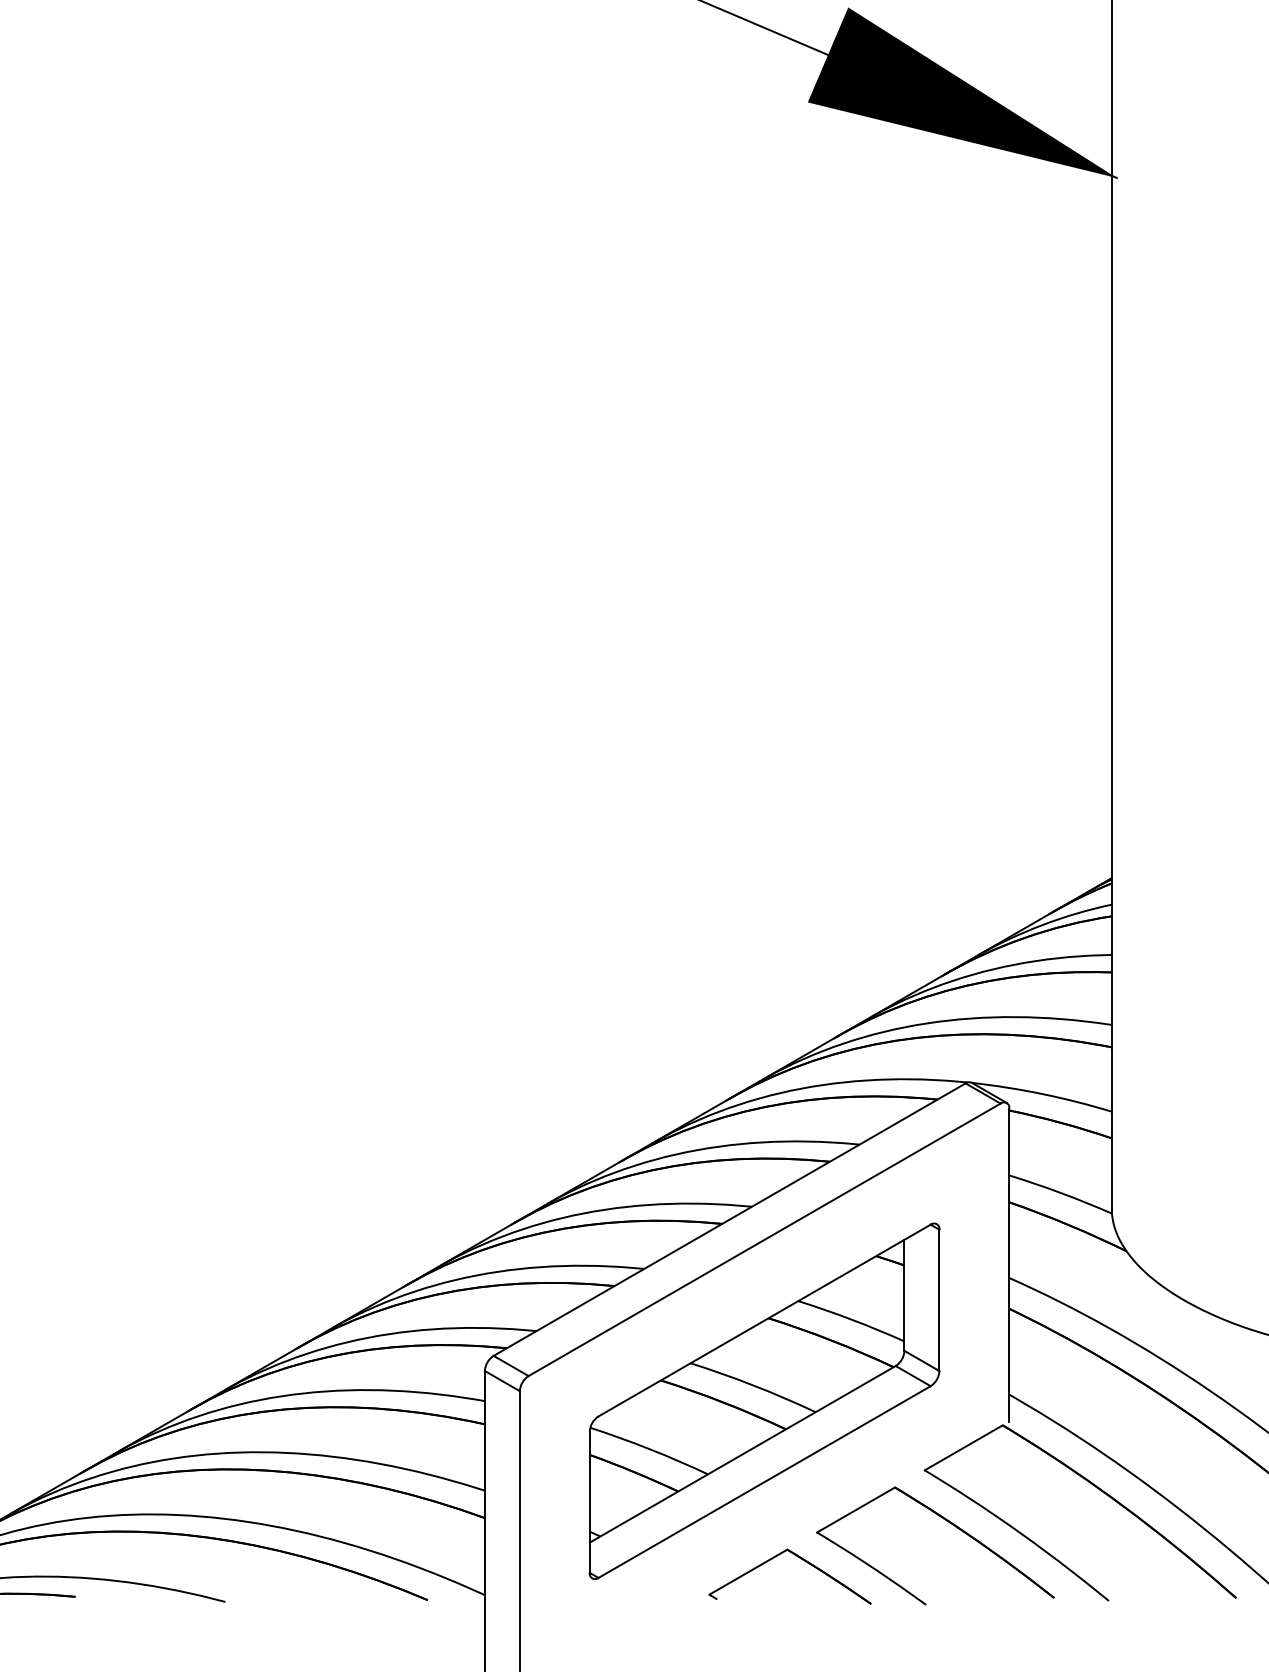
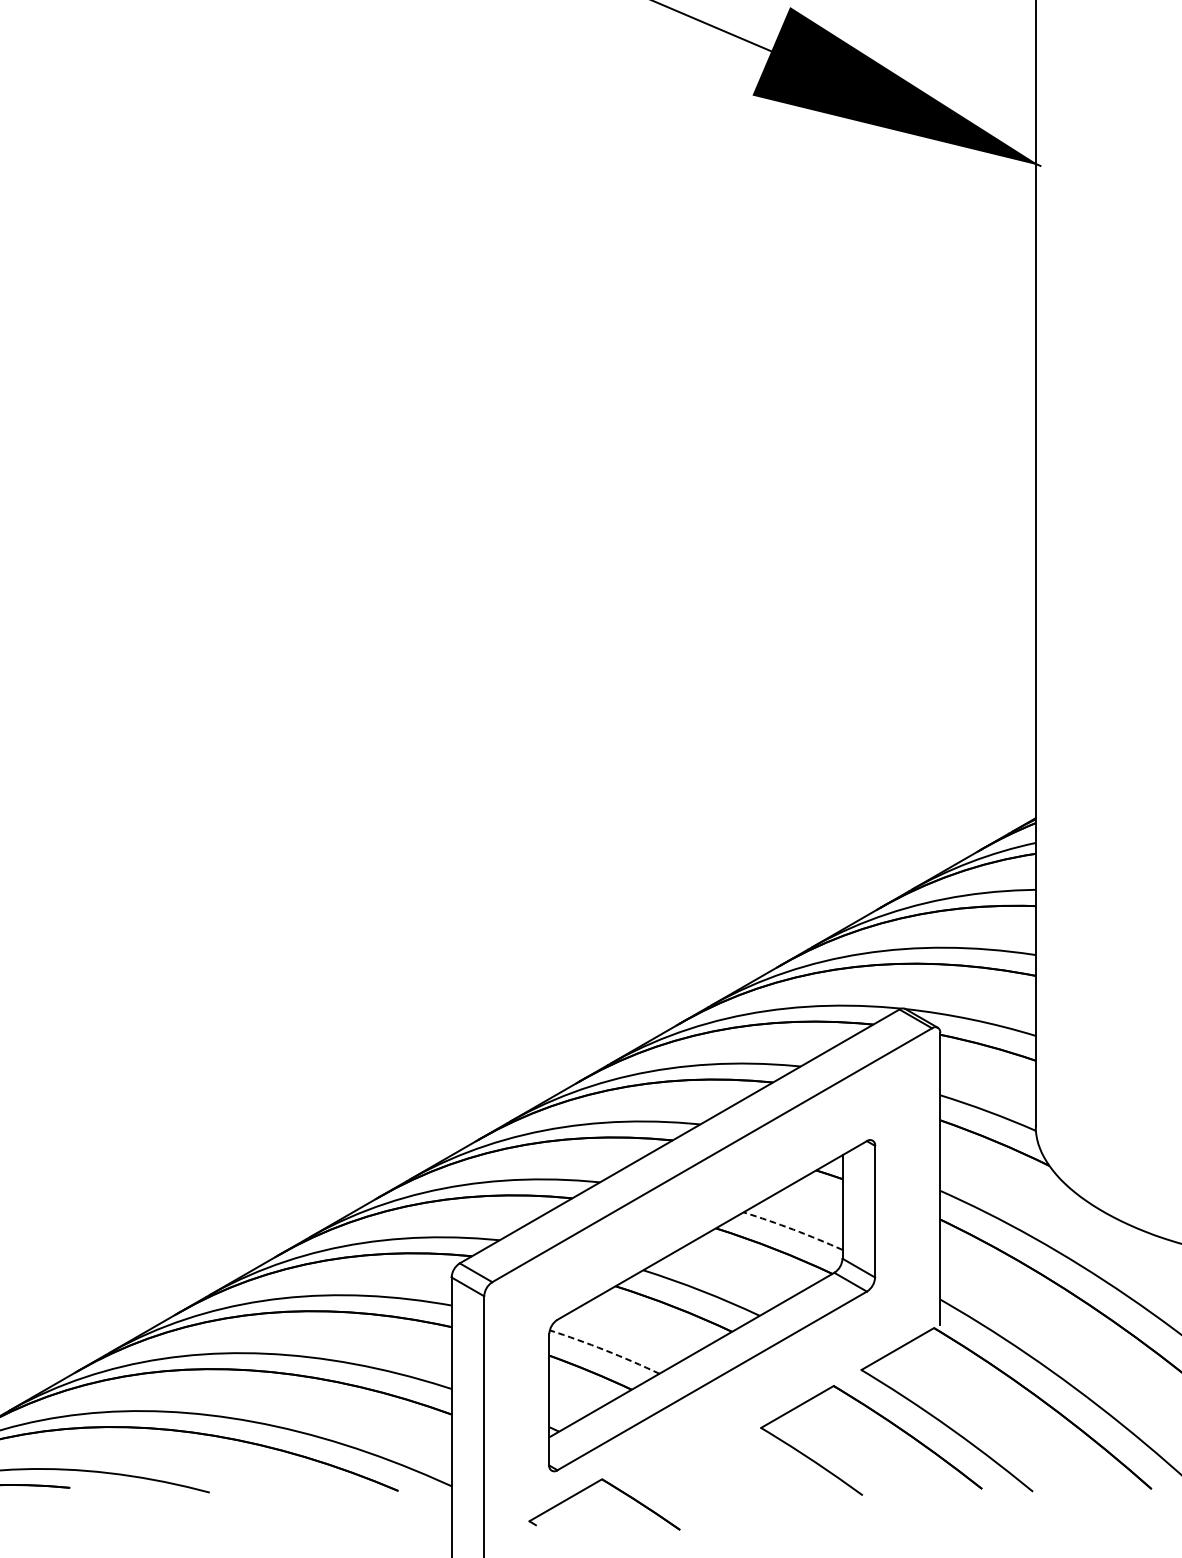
arc: (851, 1319) -> (793, 1229), solid -> dashed
arc: (649, 1449) -> (604, 1350), solid -> dashed
part: (799, 1558) -> (613, 1487), moved

